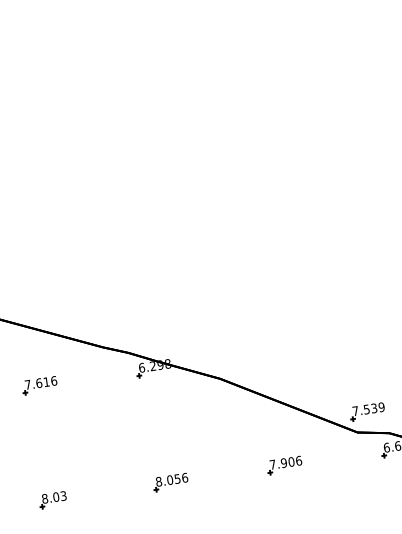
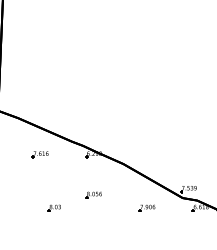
part: (170, 481) -> (93, 194), moved
part: (50, 498) -> (53, 207), moved

